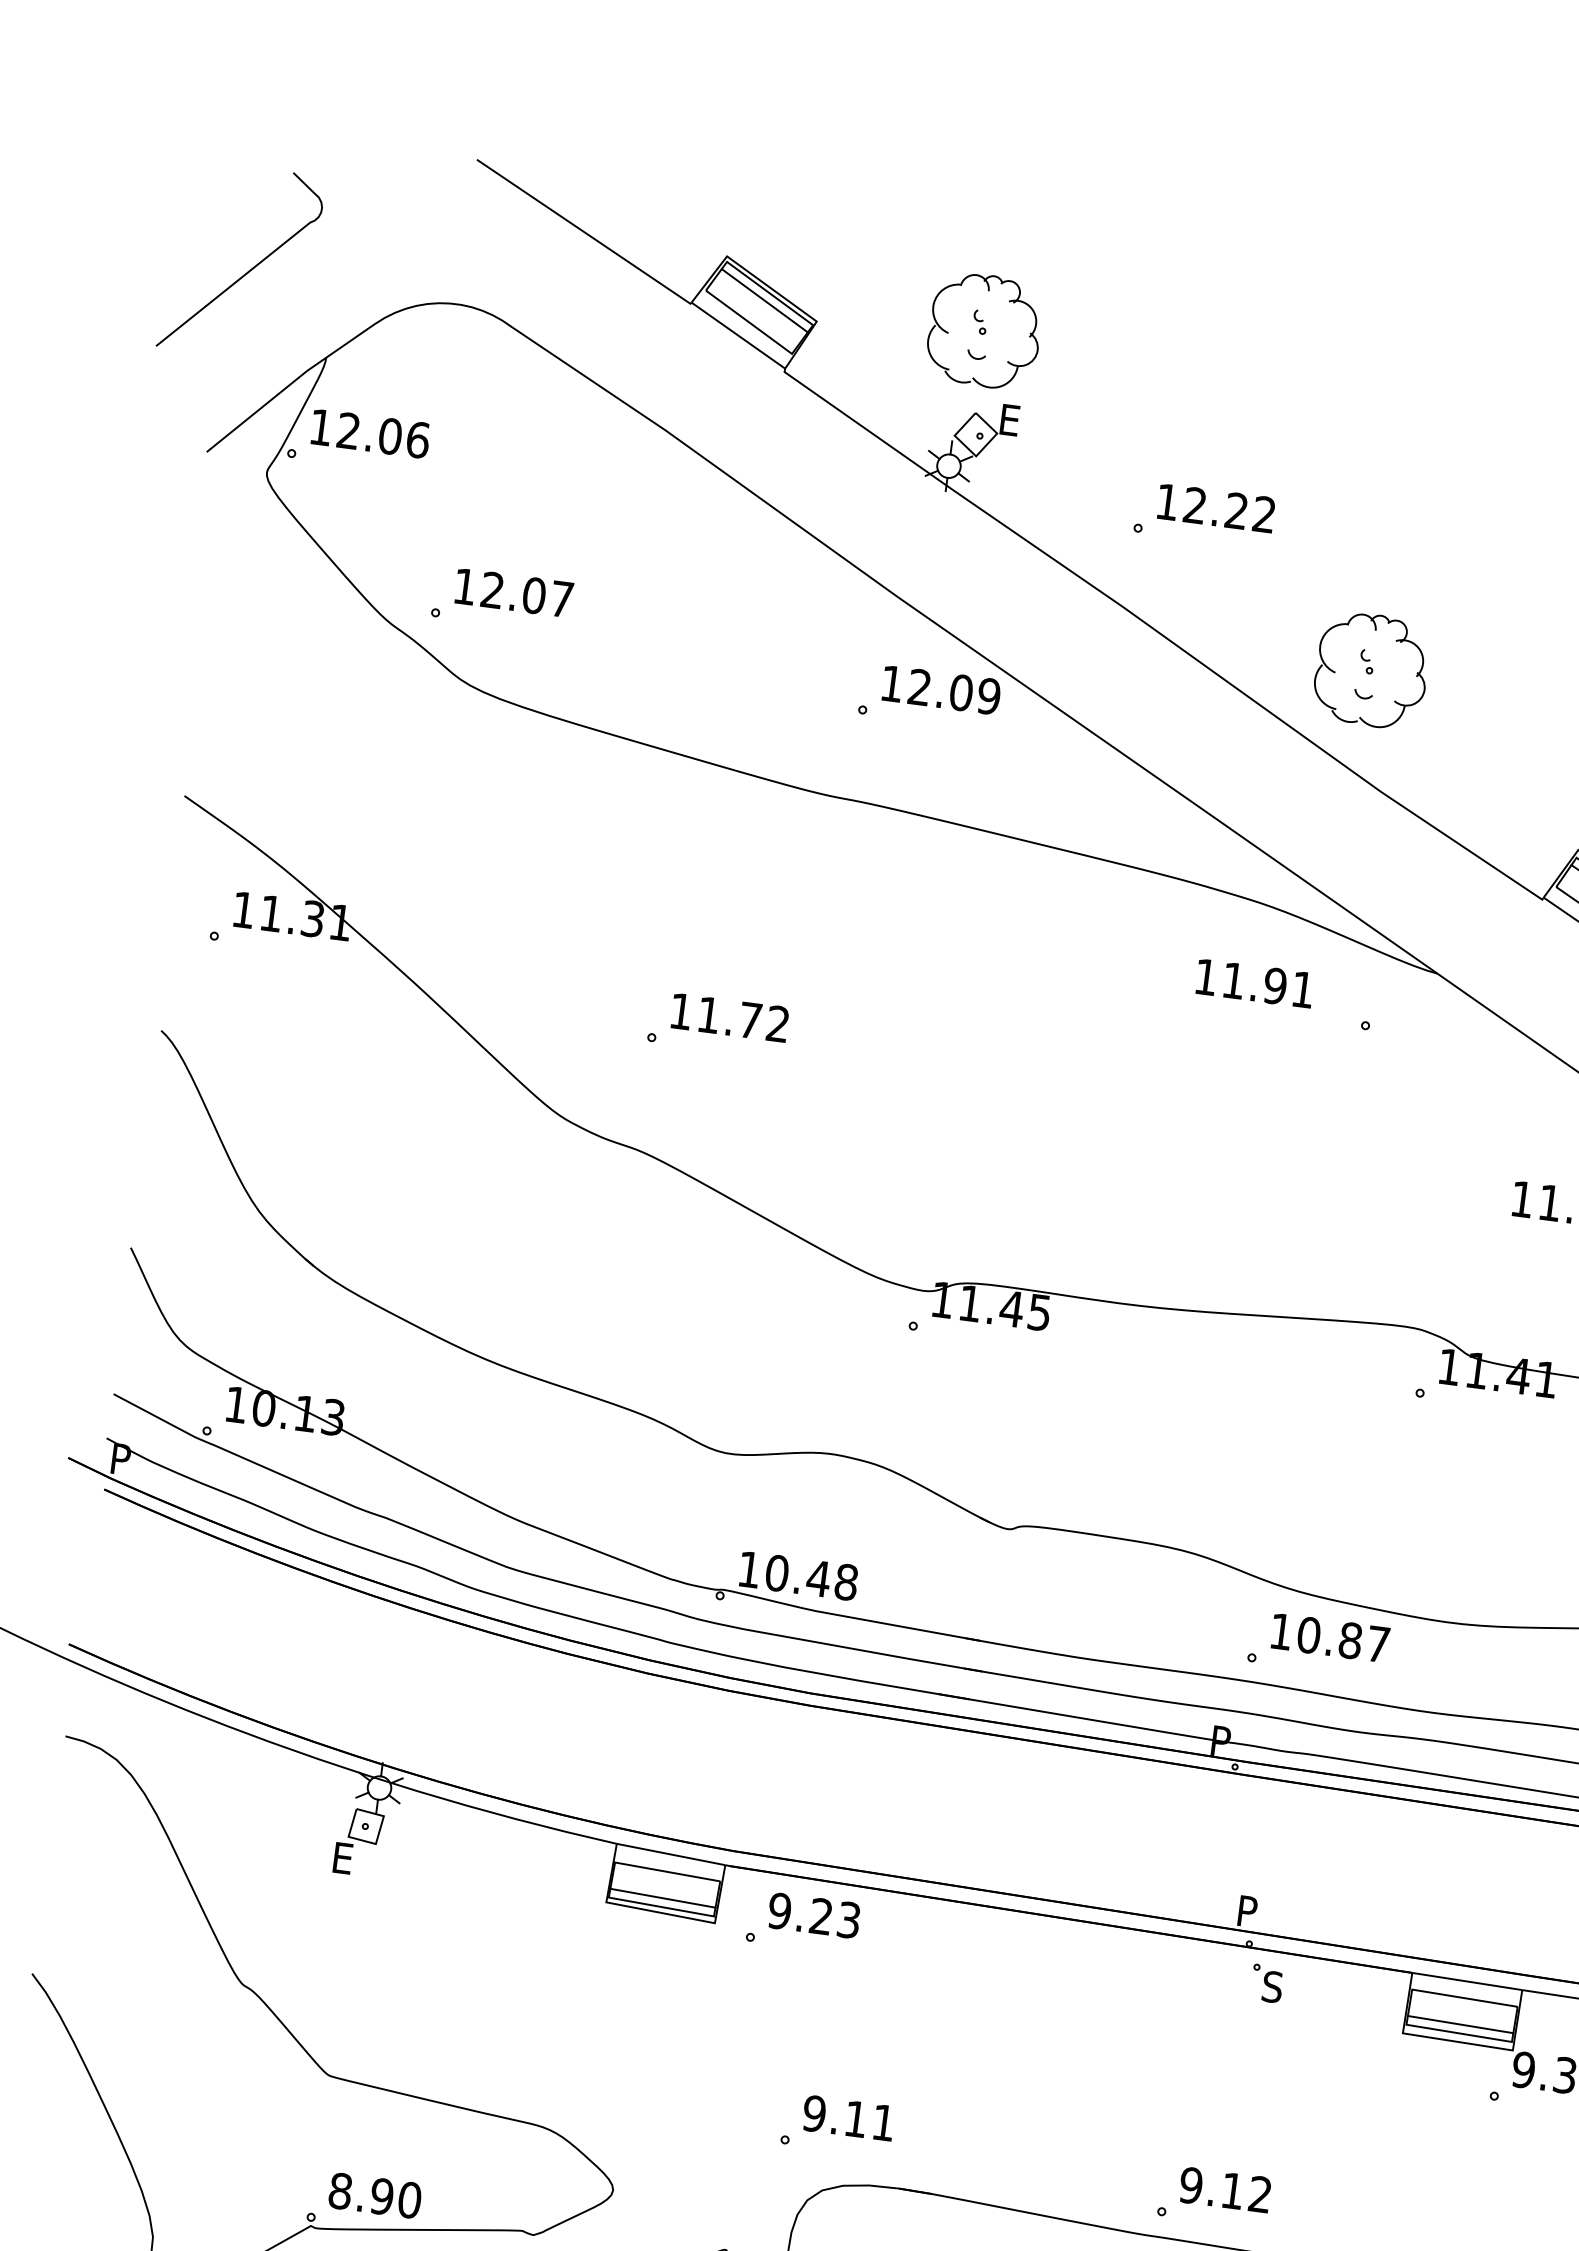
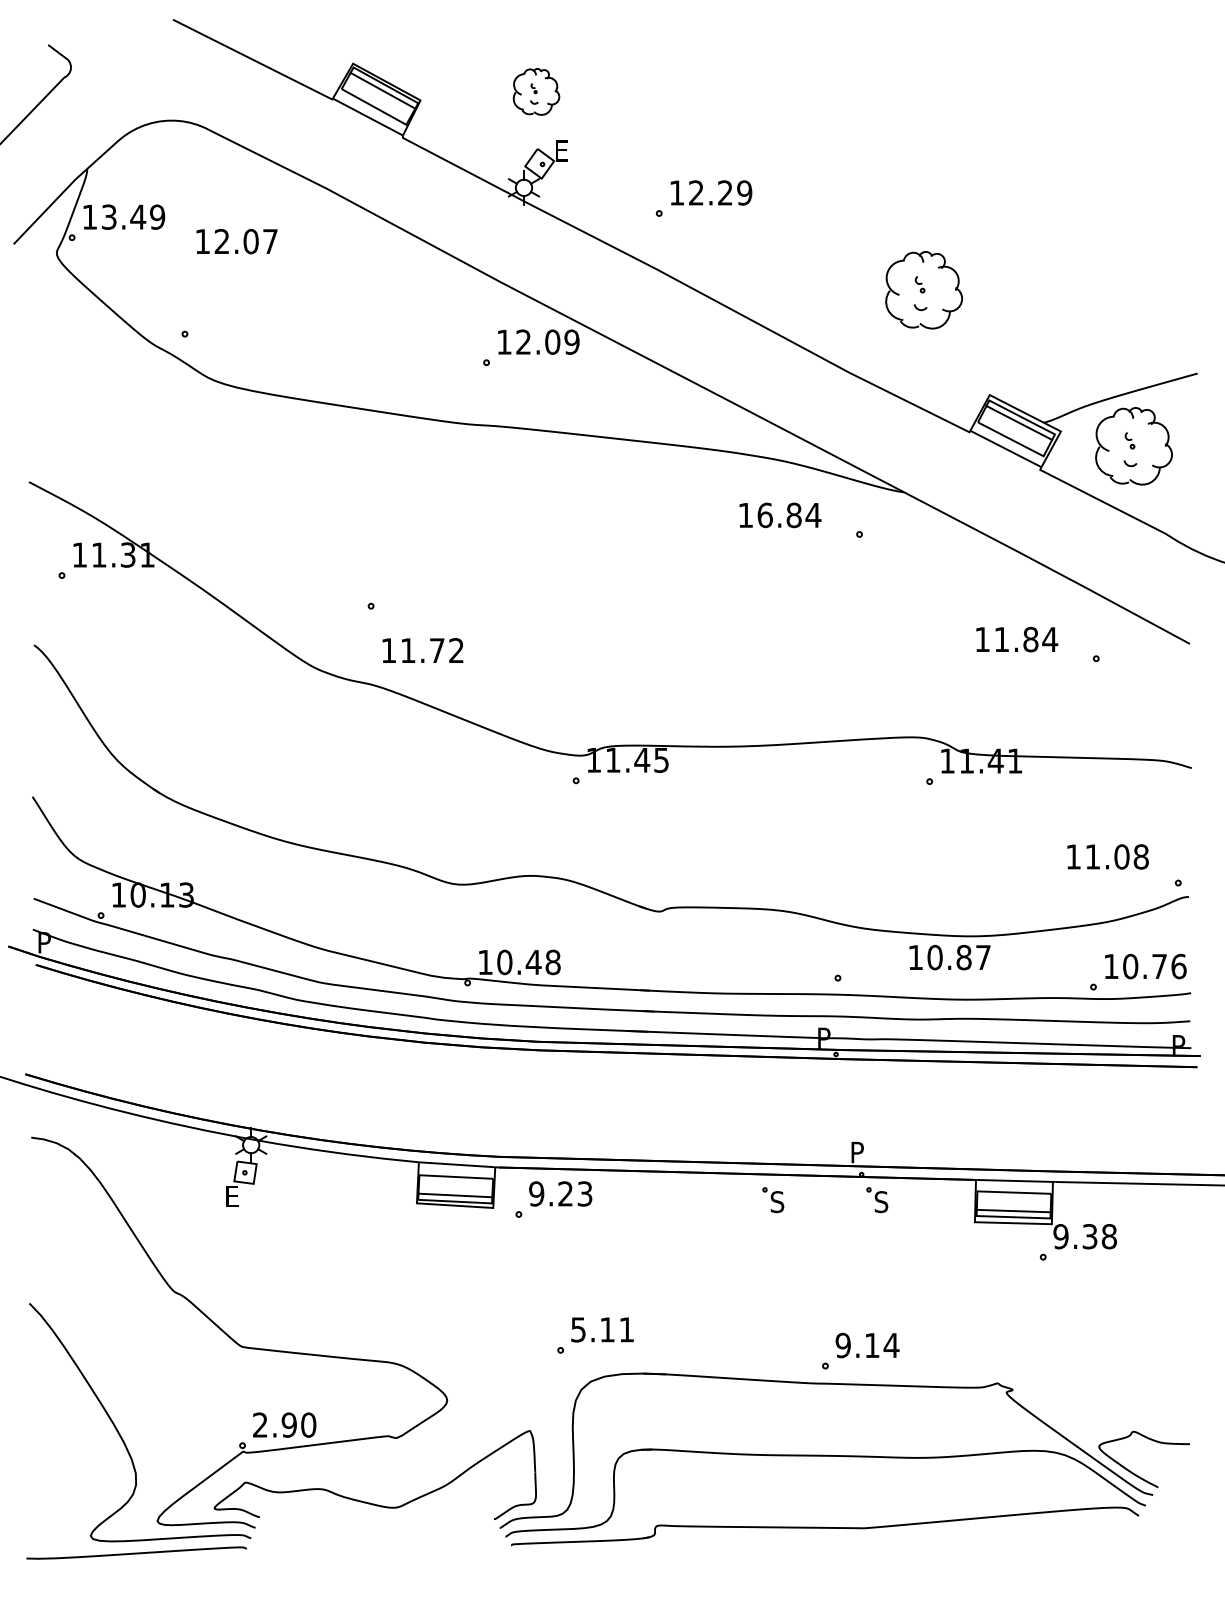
part: (984, 330) -> (536, 91), size x0.6
text: (383, 434) -> (133, 216), 12.06 -> 13.49
text: (1264, 513) -> (744, 192), 12.22 -> 12.29
text: (513, 592) -> (236, 241), moved
part: (1370, 670) -> (923, 290), moved
text: (1268, 985) -> (789, 515), 11.91 -> 16.84
text: (729, 1017) -> (422, 650), moved
text: (1329, 1637) -> (949, 957), moved
part: (1118, 1964) -> (773, 1200), added
text: (814, 2113) -> (578, 1329), 9.11 -> 5.11
text: (339, 2190) -> (259, 1424), 8.90 -> 2.90
text: (1260, 2193) -> (891, 1344), 9.12 -> 9.14

